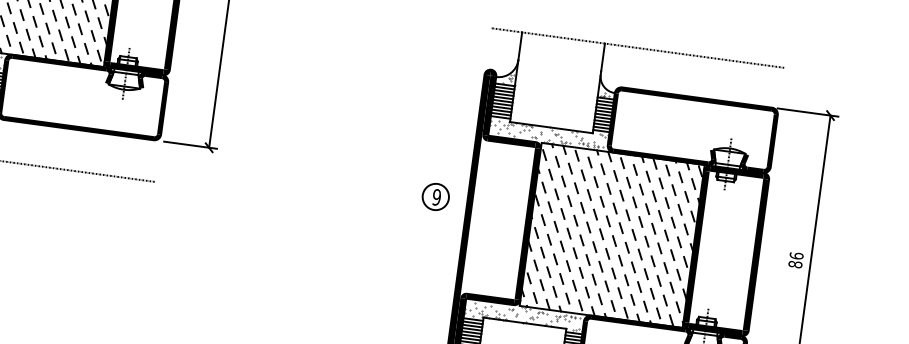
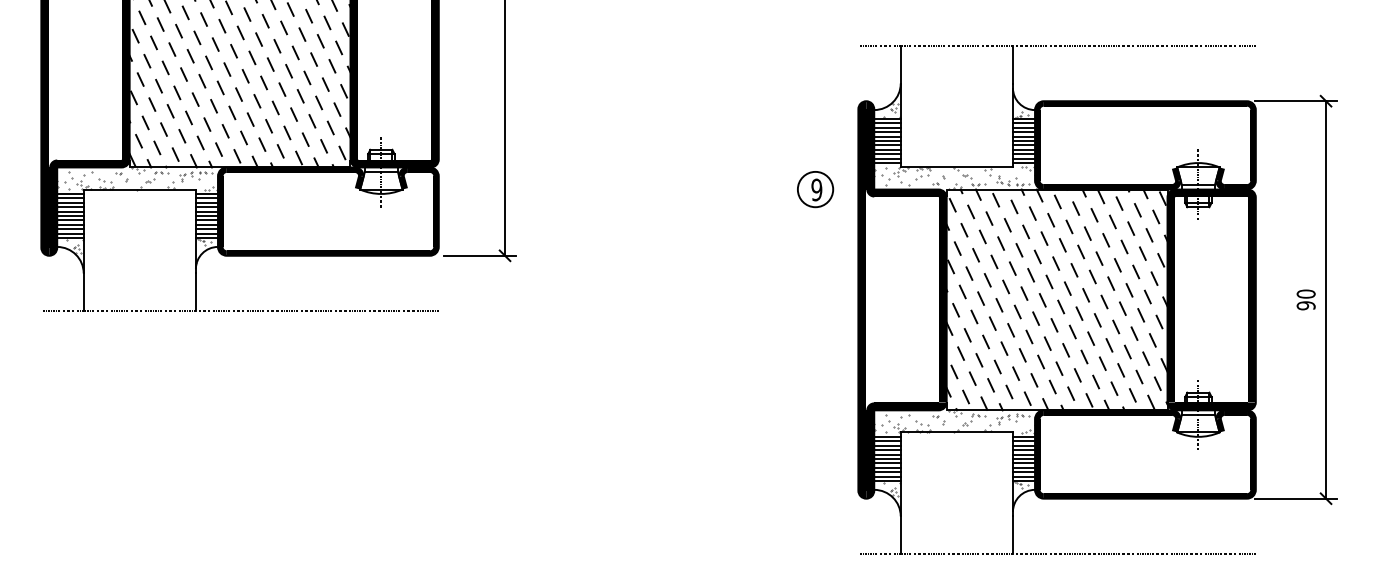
part: (435, 196) -> (815, 189), moved
text: (795, 259) -> (1305, 299), 86 -> 90

